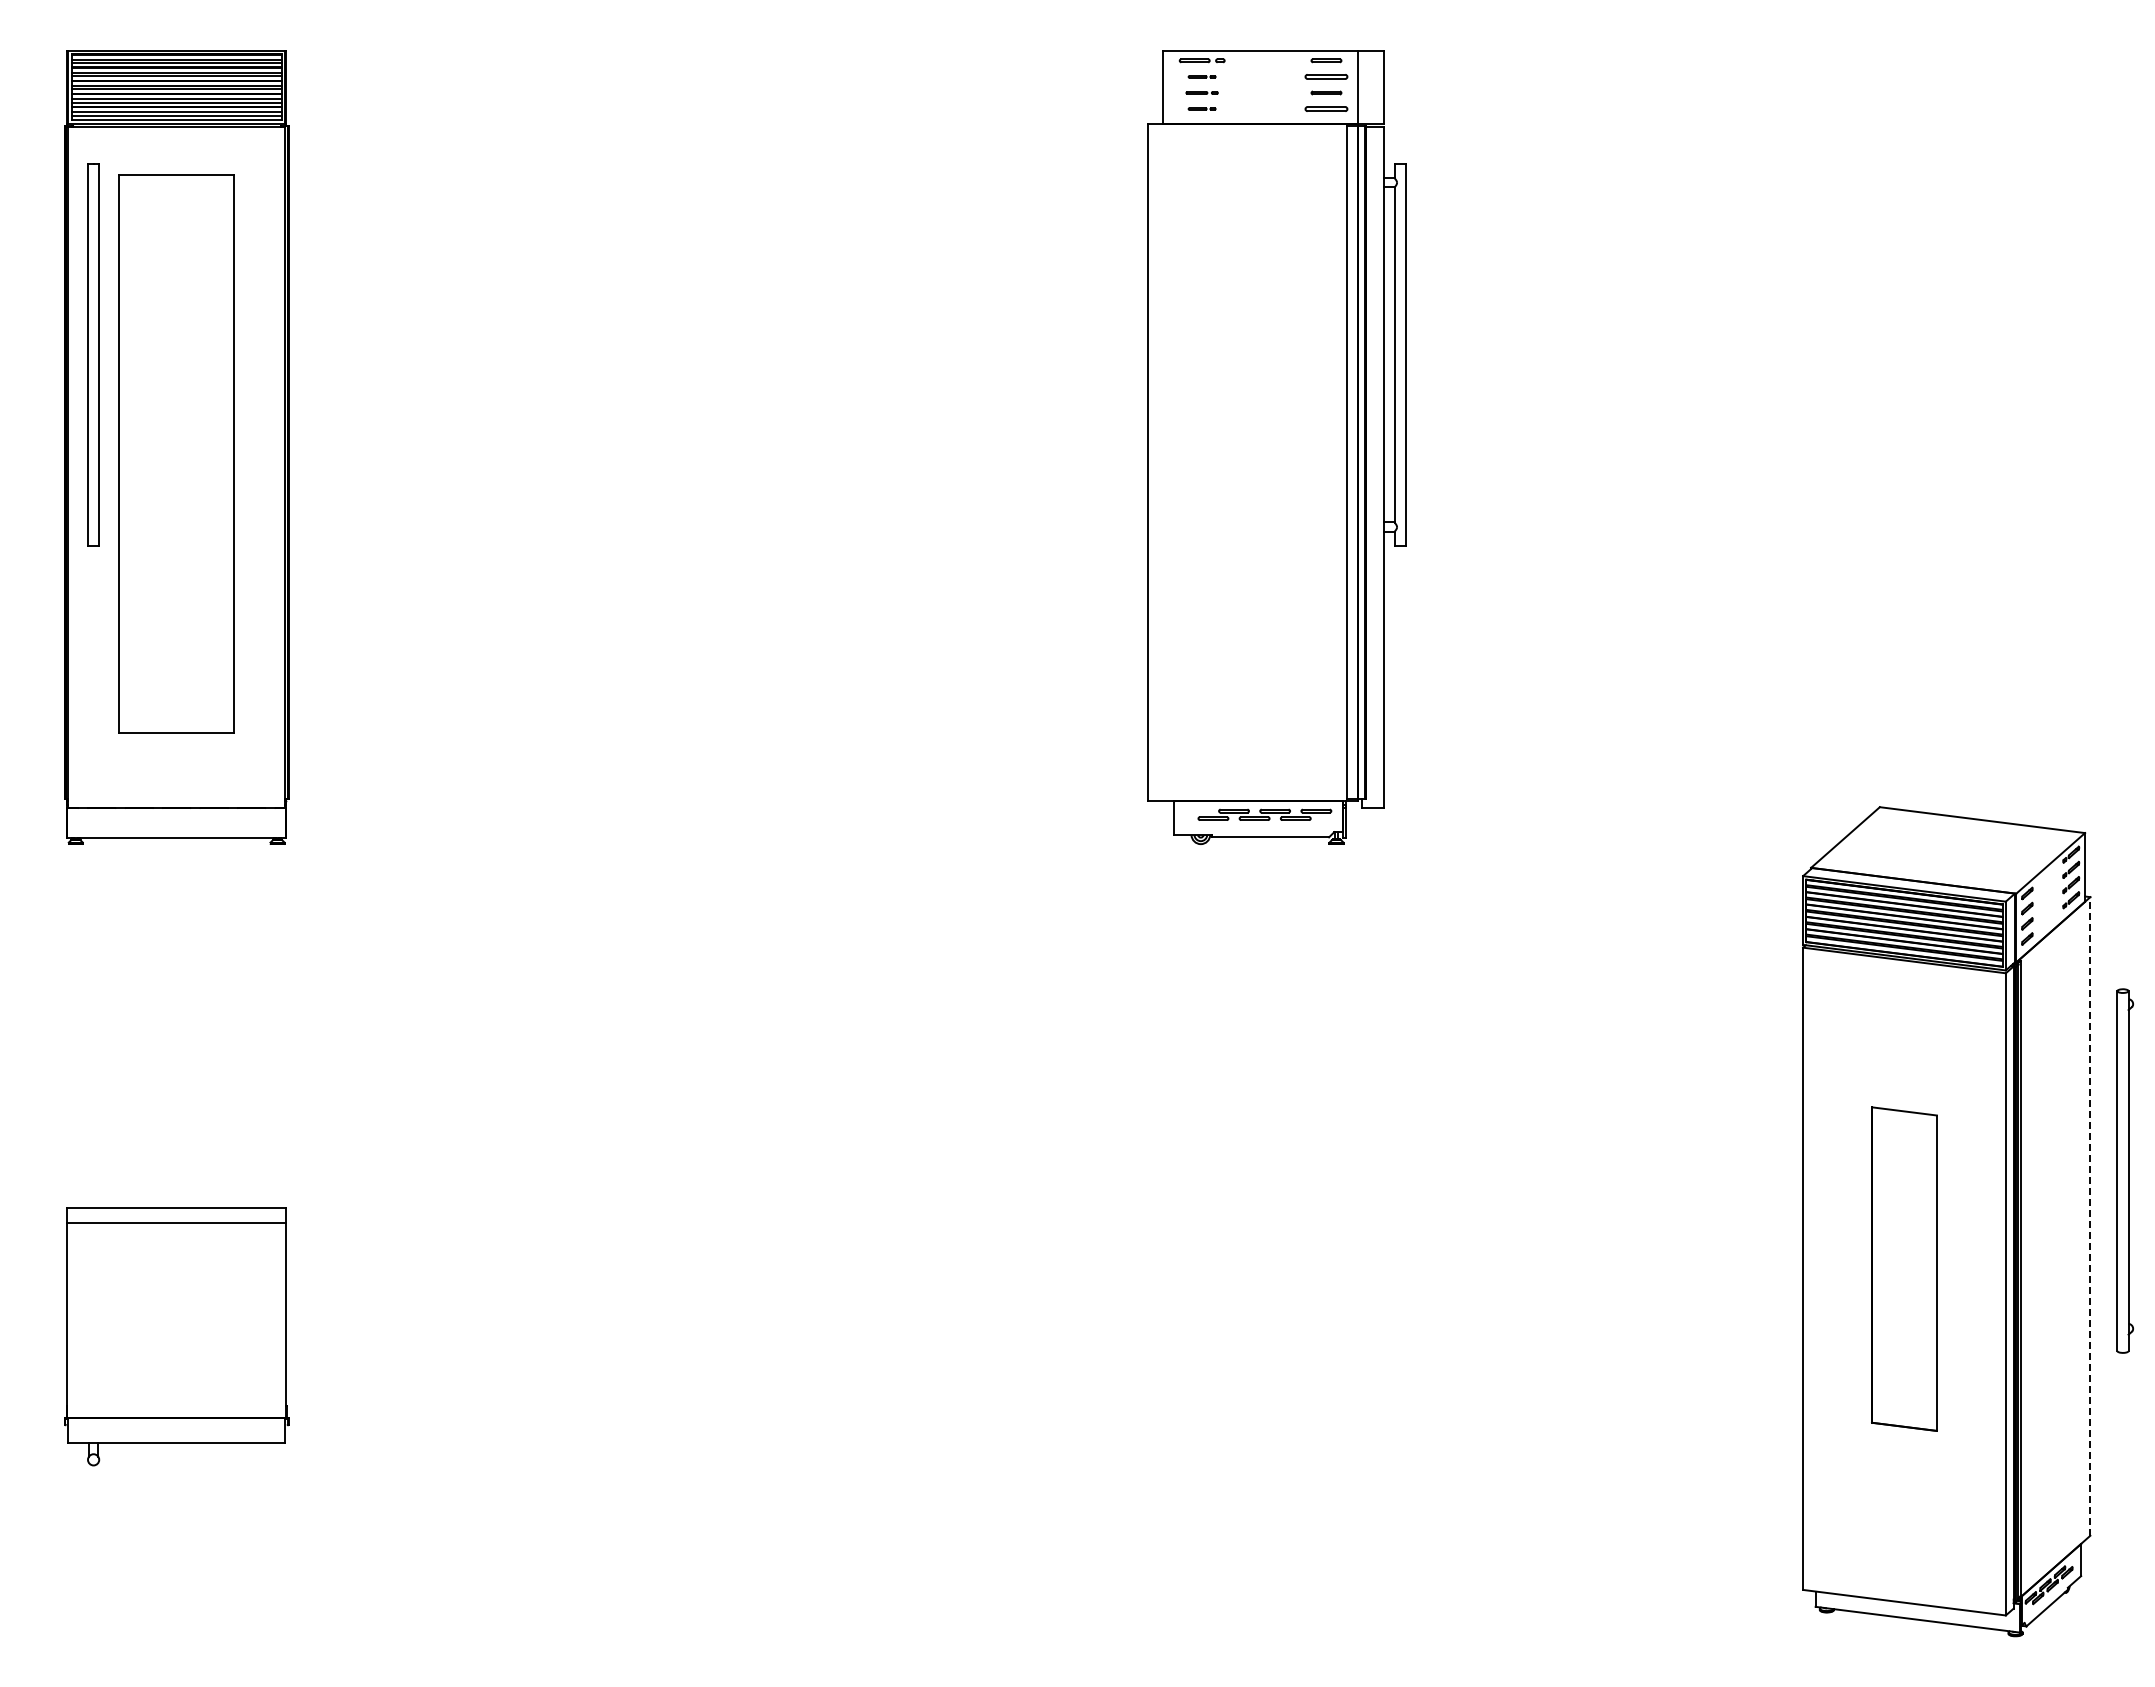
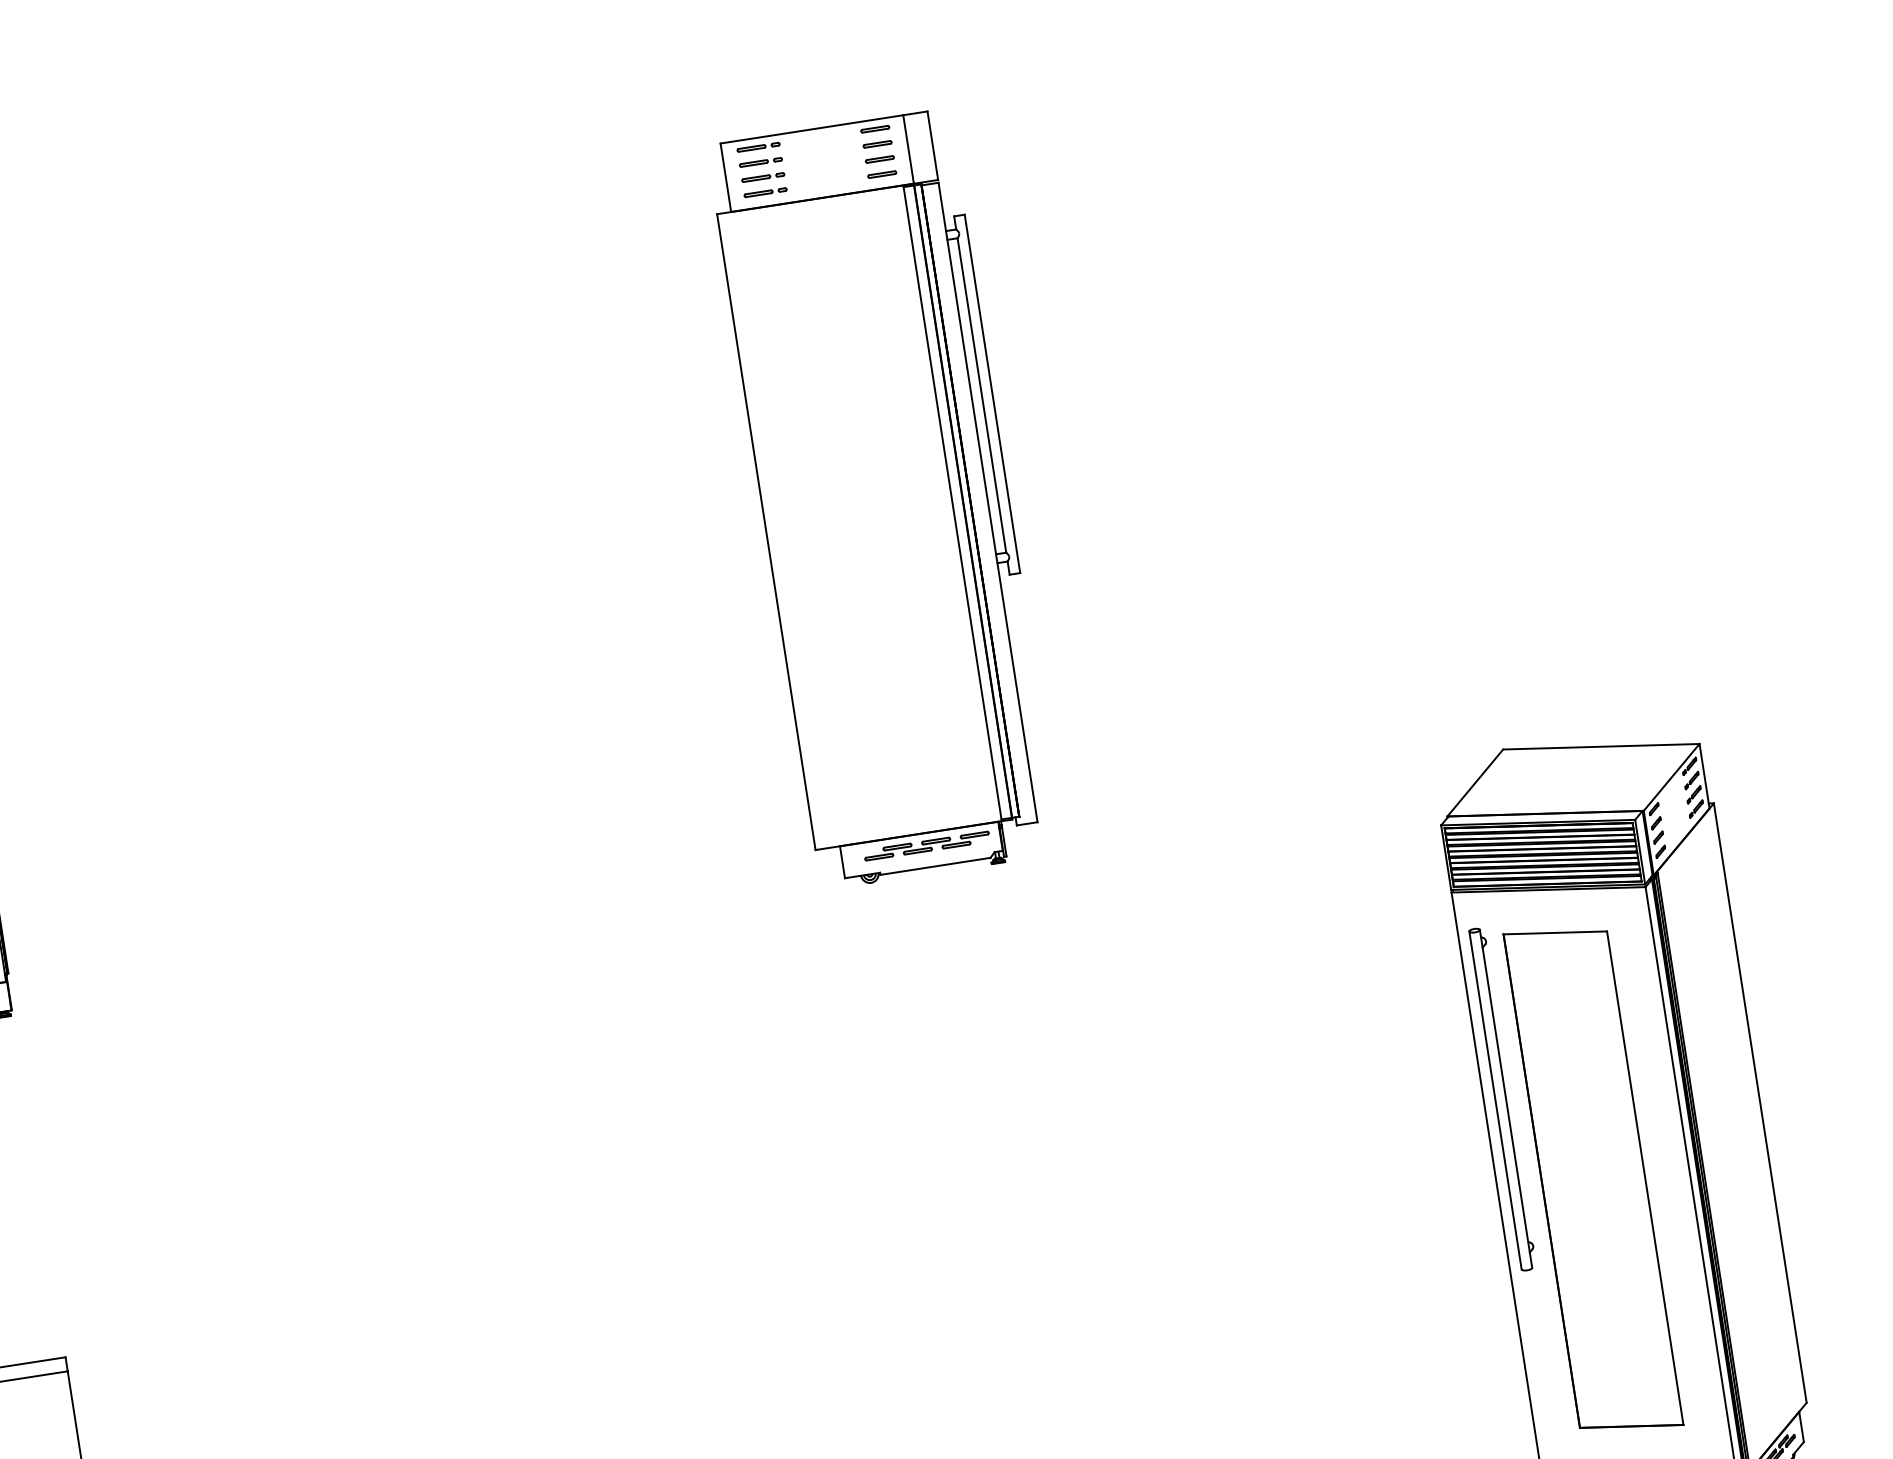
part: (1201, 76) -> (760, 162), size x1.67
part: (1326, 76) -> (877, 144), size x0.71
part: (1201, 92) -> (762, 177), size x1.43
part: (1201, 108) -> (764, 192), size x1.67
part: (1326, 108) -> (882, 174), size x0.71
part: (2124, 1170) -> (1502, 1098), moved
line: (2090, 1215) -> (1760, 1102), dashed -> solid
part: (1904, 1268) -> (1593, 1178), size x1.67

